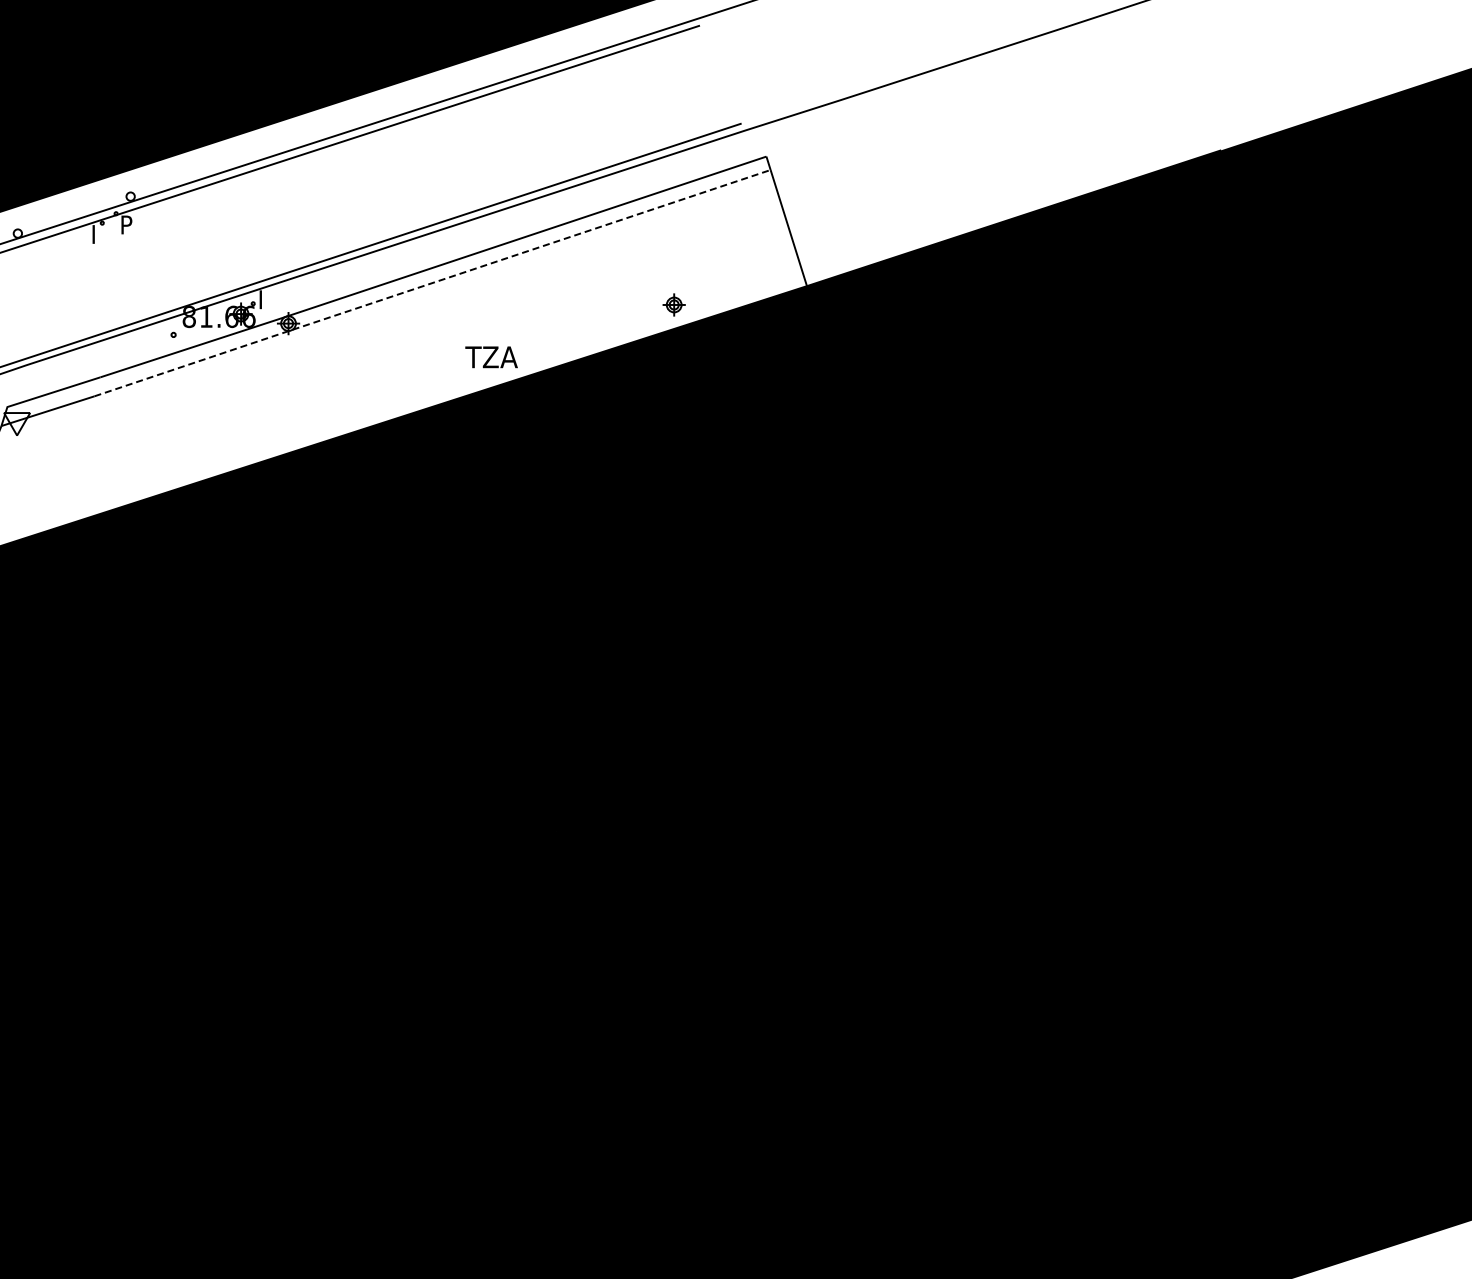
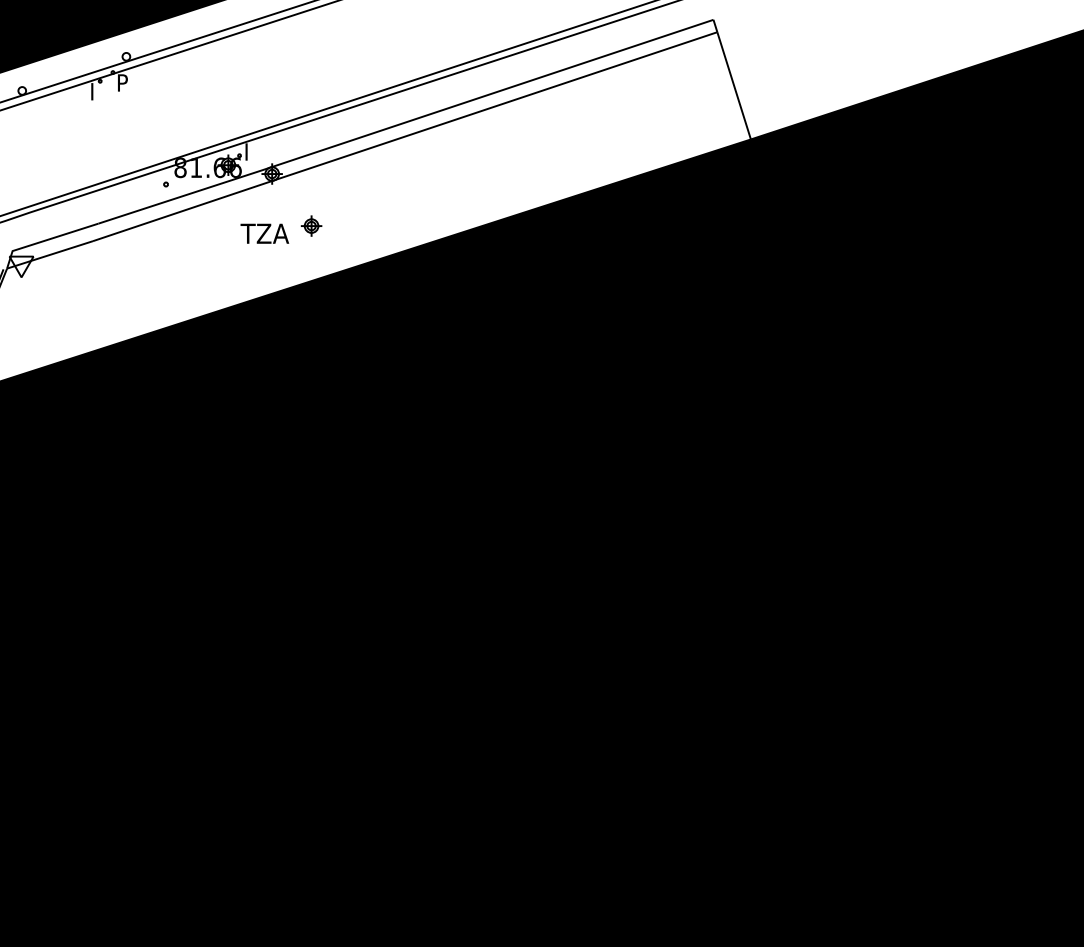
line: (432, 283) -> (405, 137), dashed -> solid
part: (673, 304) -> (310, 225), moved
text: (491, 357) -> (264, 233), moved

